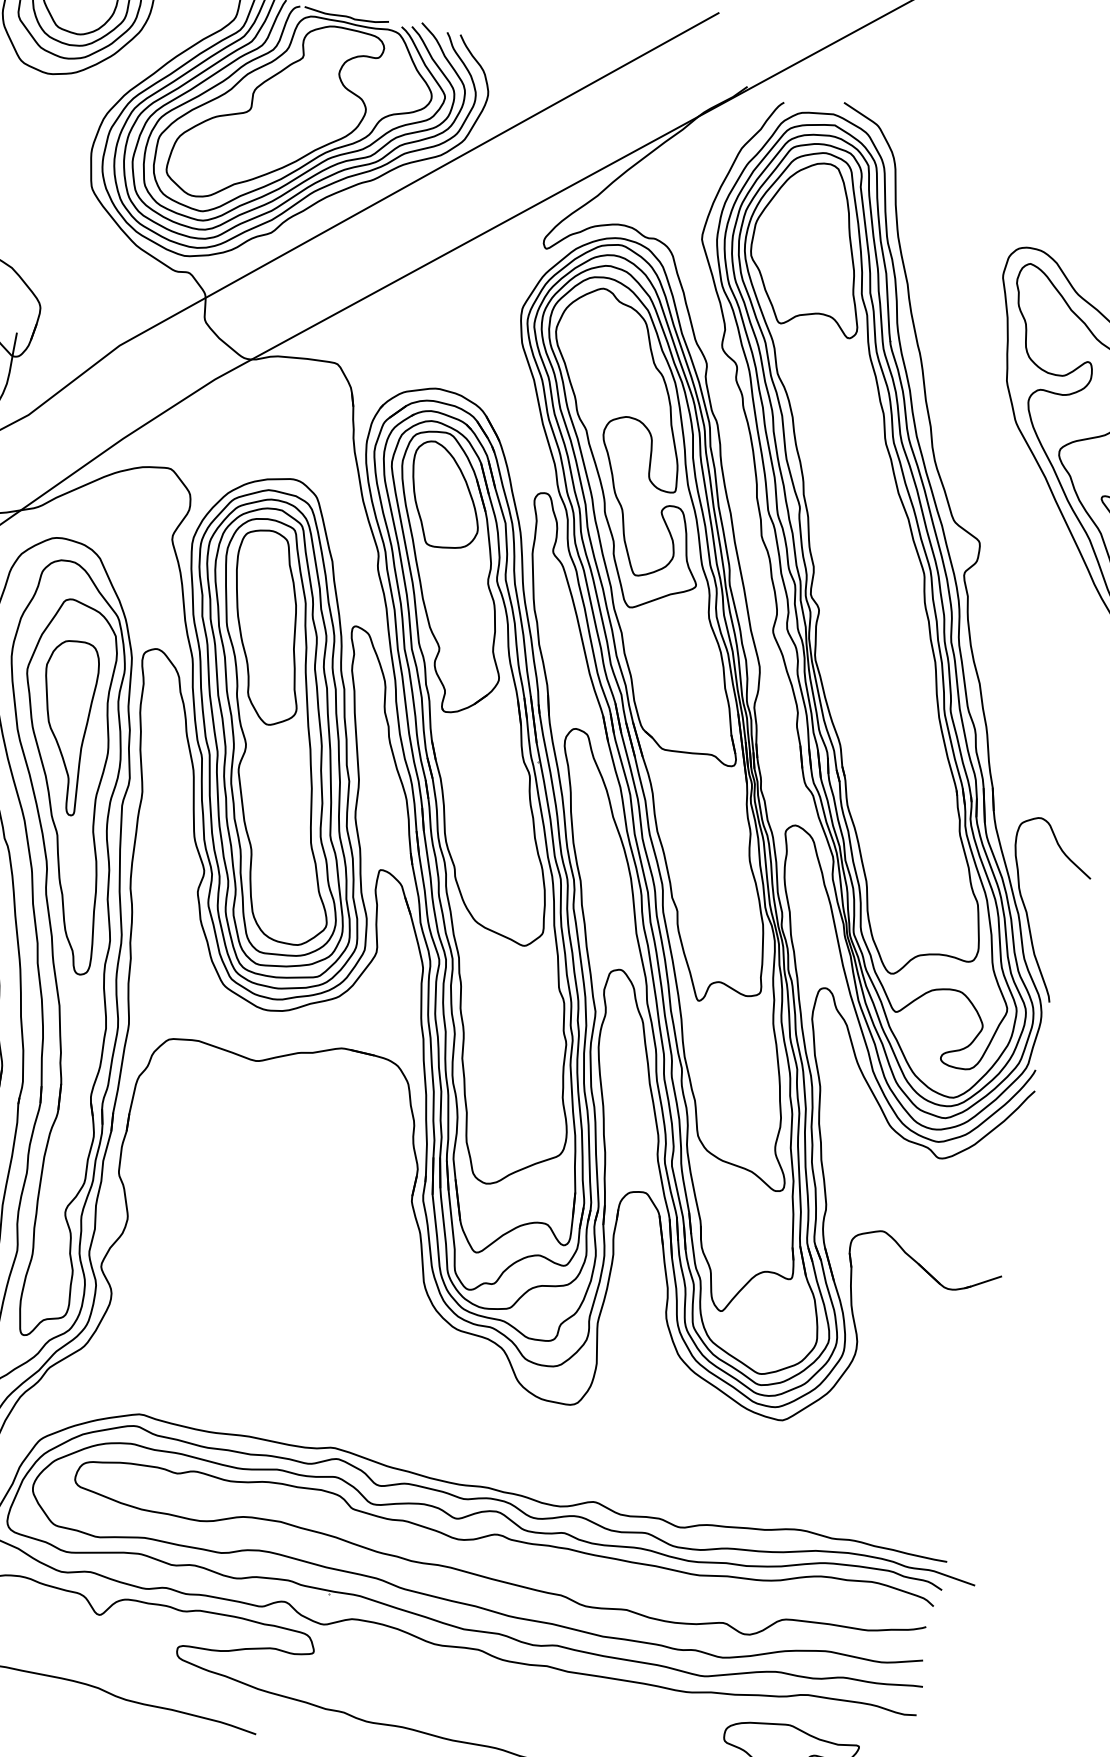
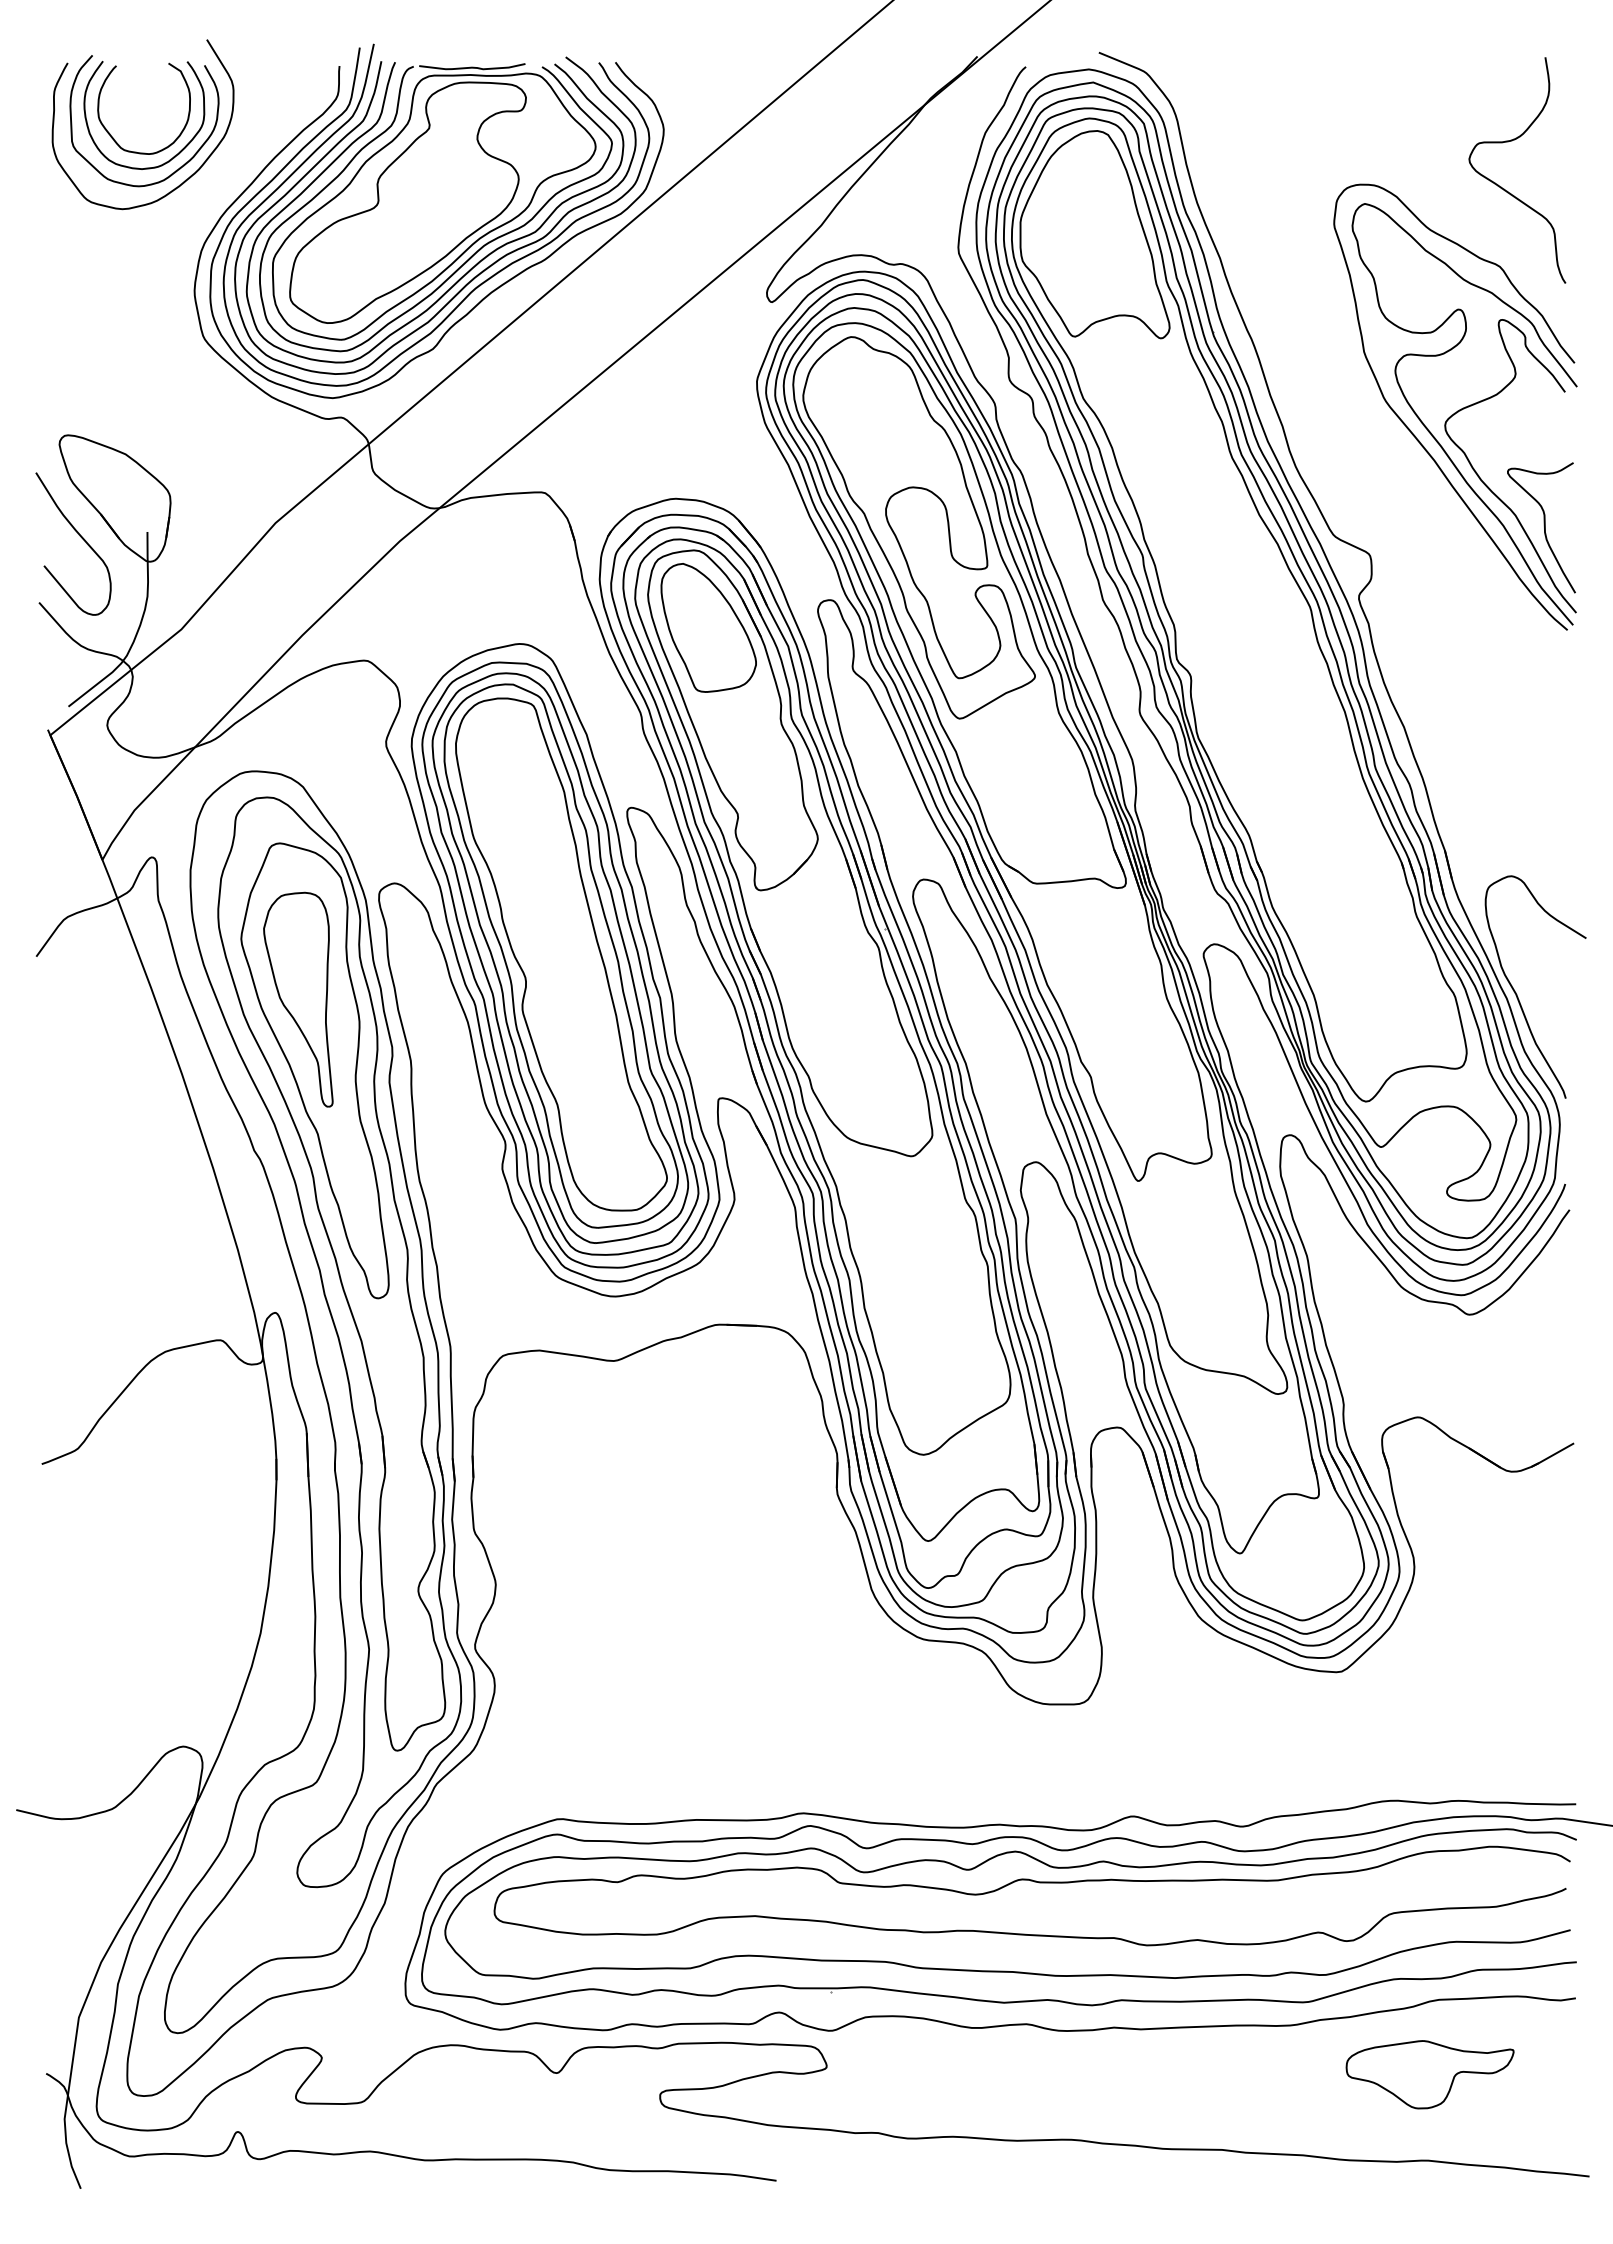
part: (268, 627) -> (524, 830), removed

